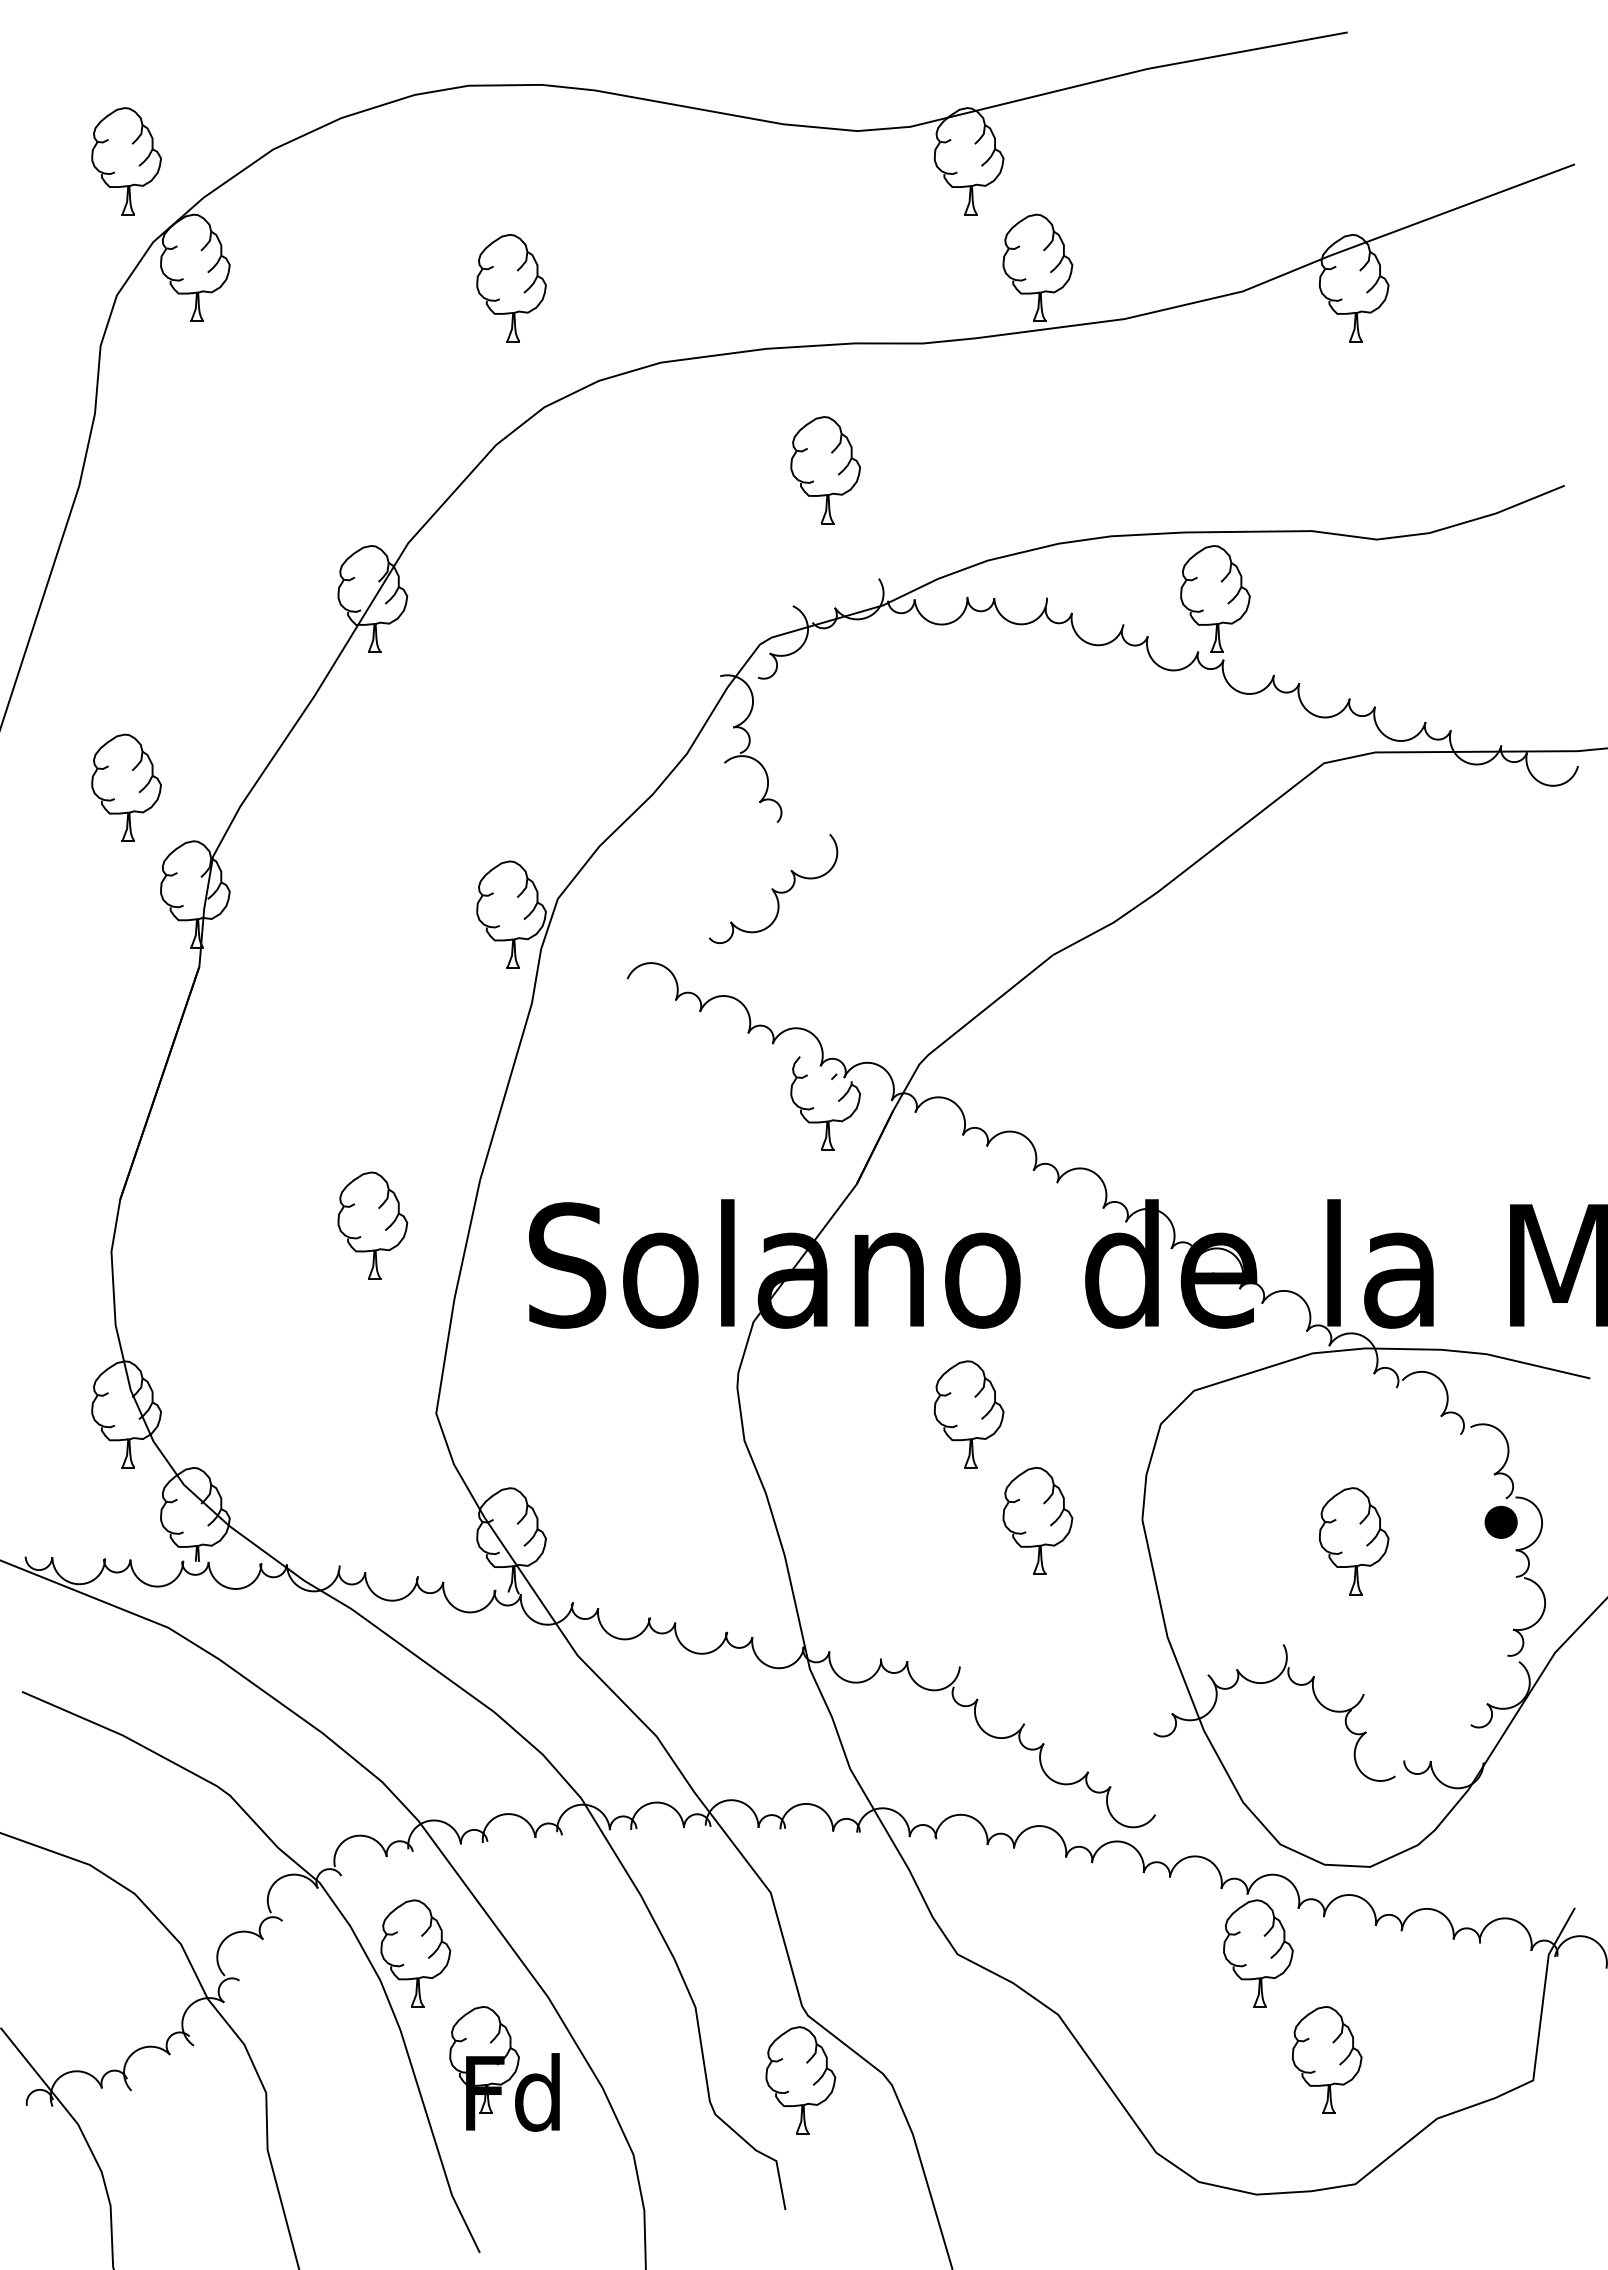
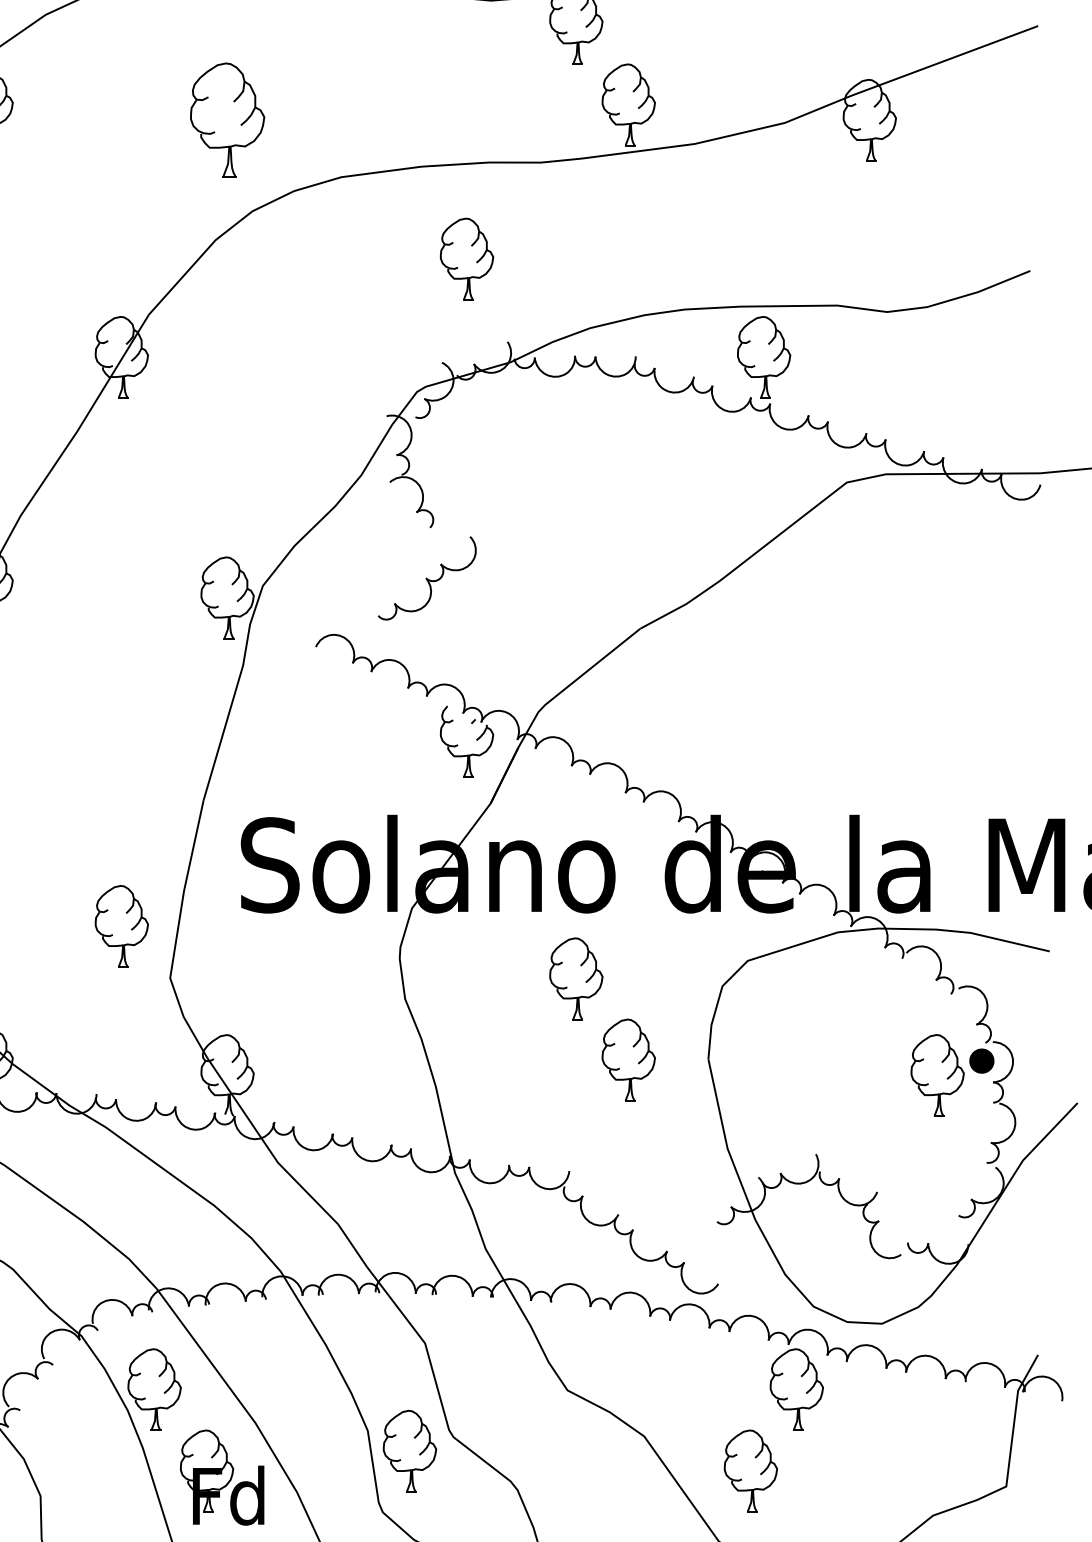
part: (511, 288) -> (227, 120), size x1.4
part: (372, 1225) -> (121, 926), moved
part: (1354, 1541) -> (937, 1075), moved
part: (1327, 2059) -> (751, 1470), moved
part: (800, 2080) -> (409, 1451), moved

